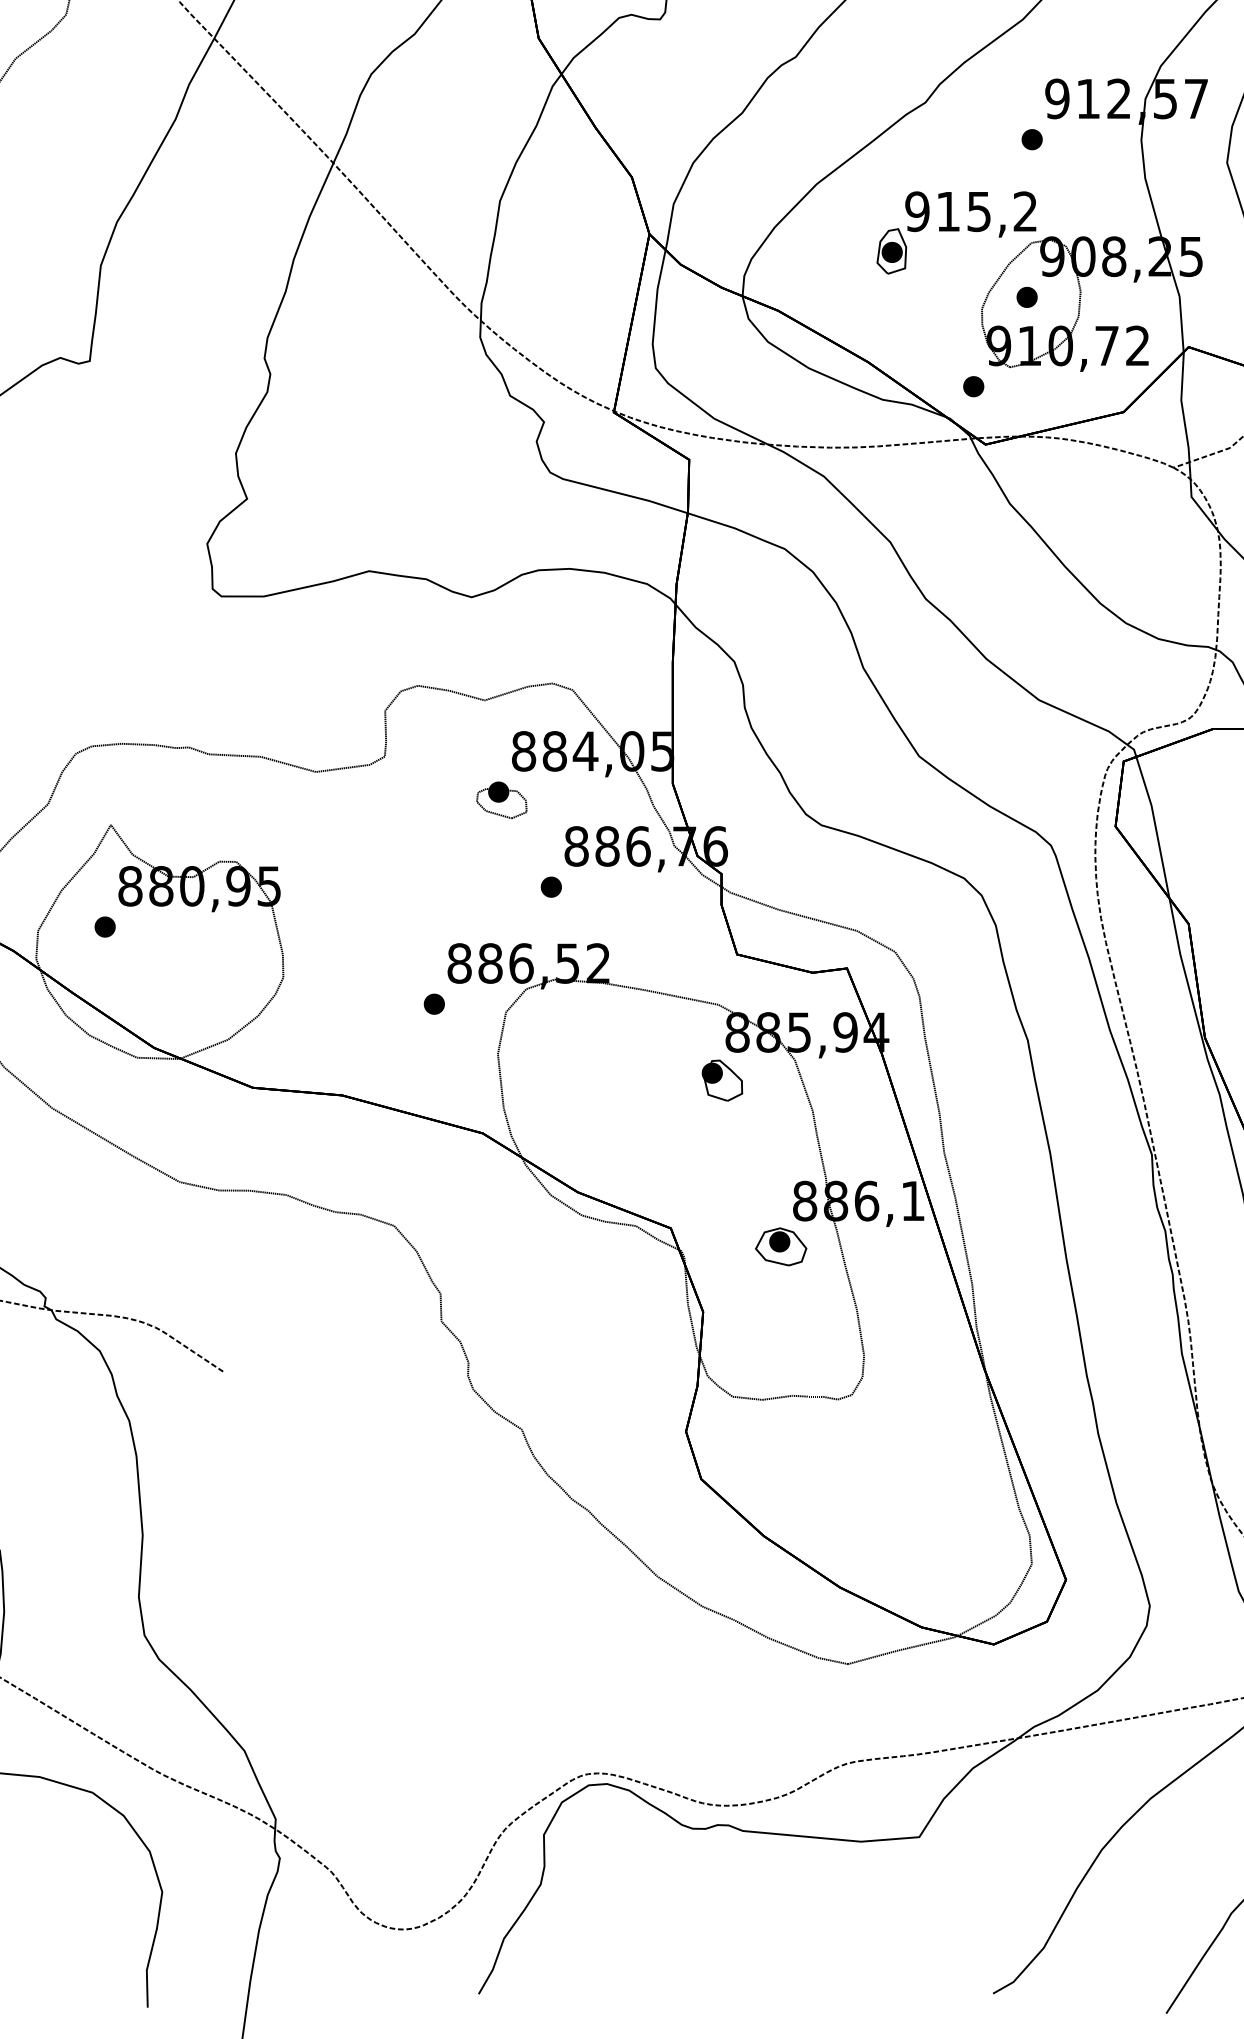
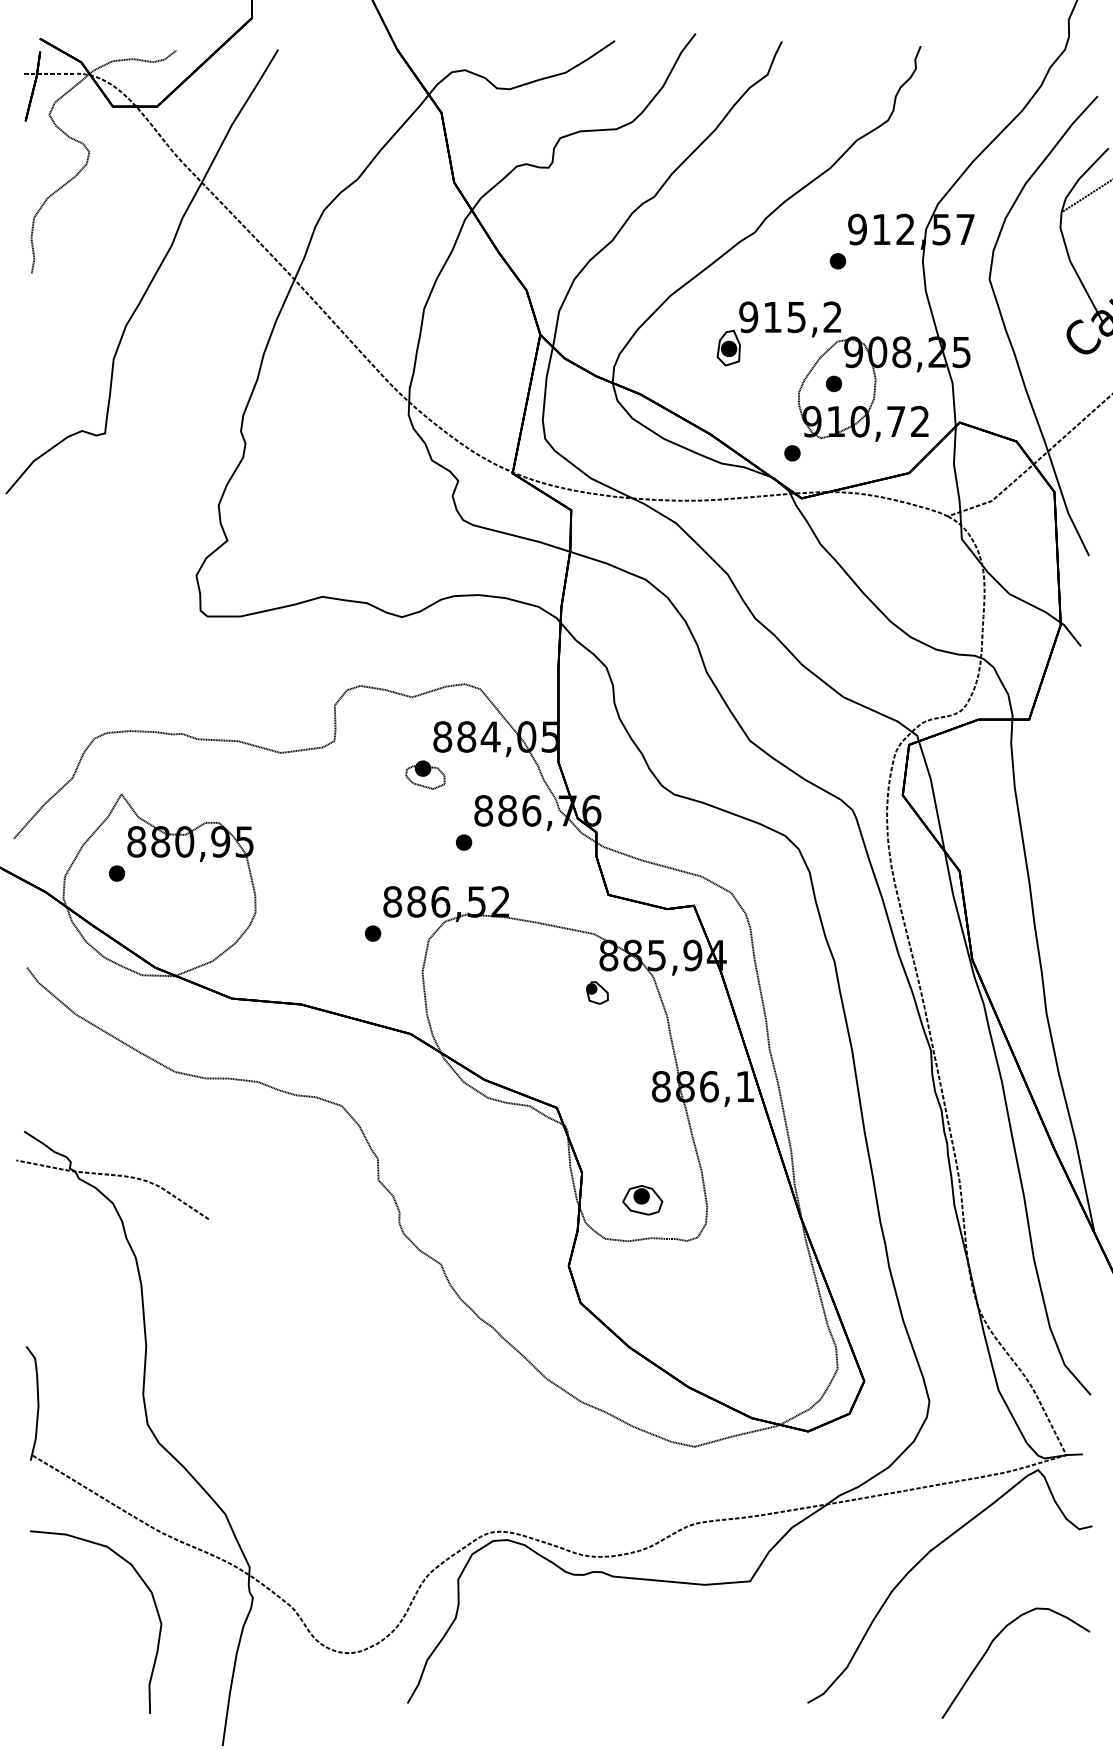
part: (722, 1079) -> (597, 992), size x0.7
part: (780, 1247) -> (642, 1200), moved

